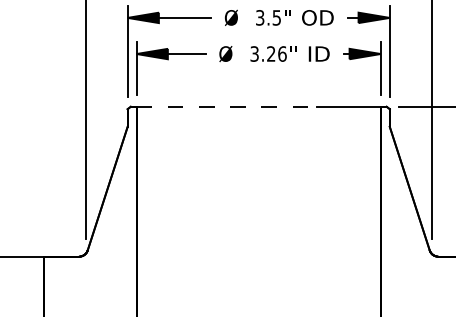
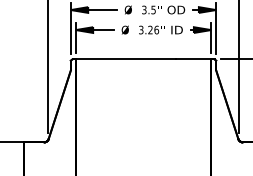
line: (228, 107) -> (126, 59), dashed -> solid

